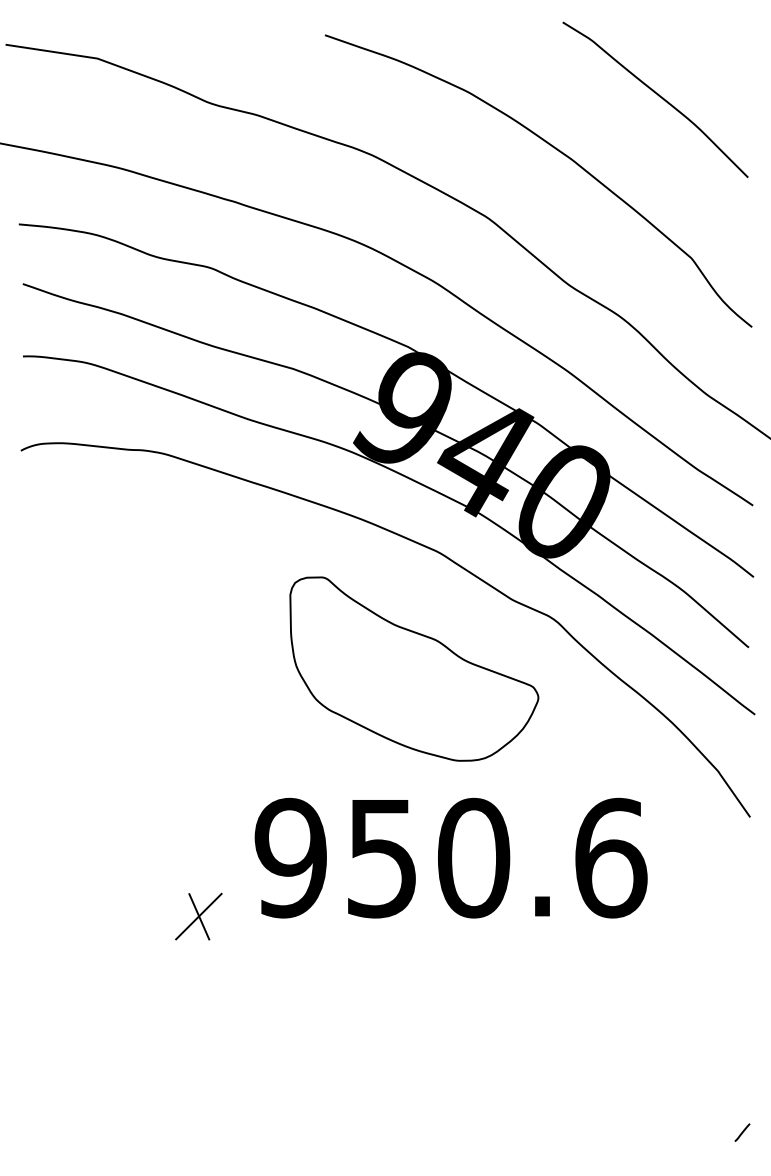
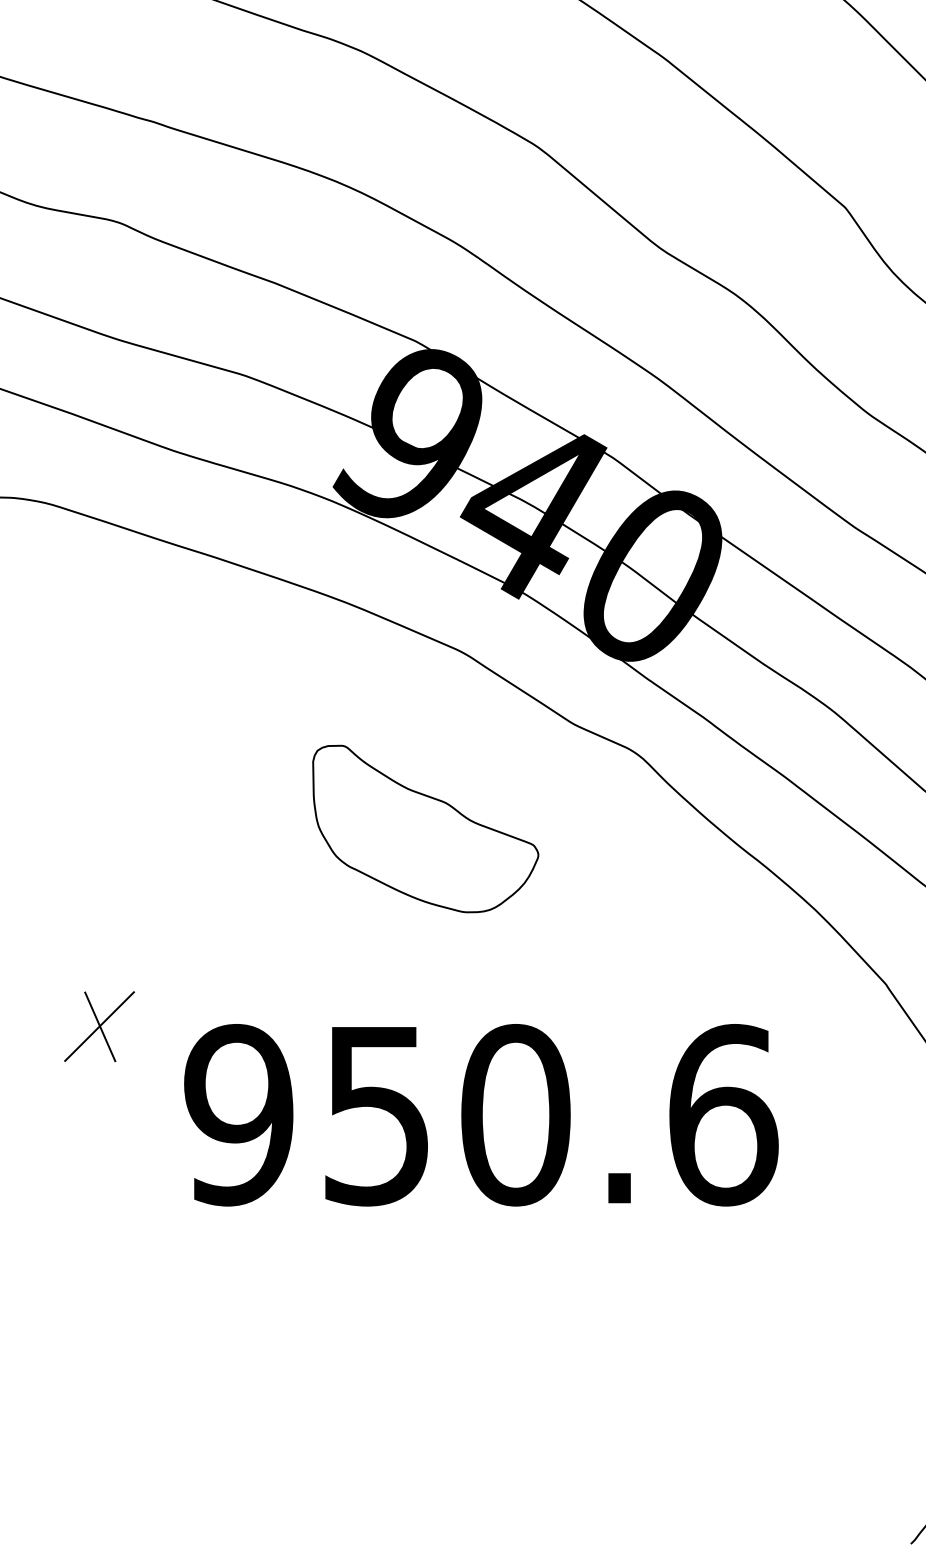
part: (414, 668) -> (425, 828), size x0.6
part: (198, 916) -> (99, 1026), moved

